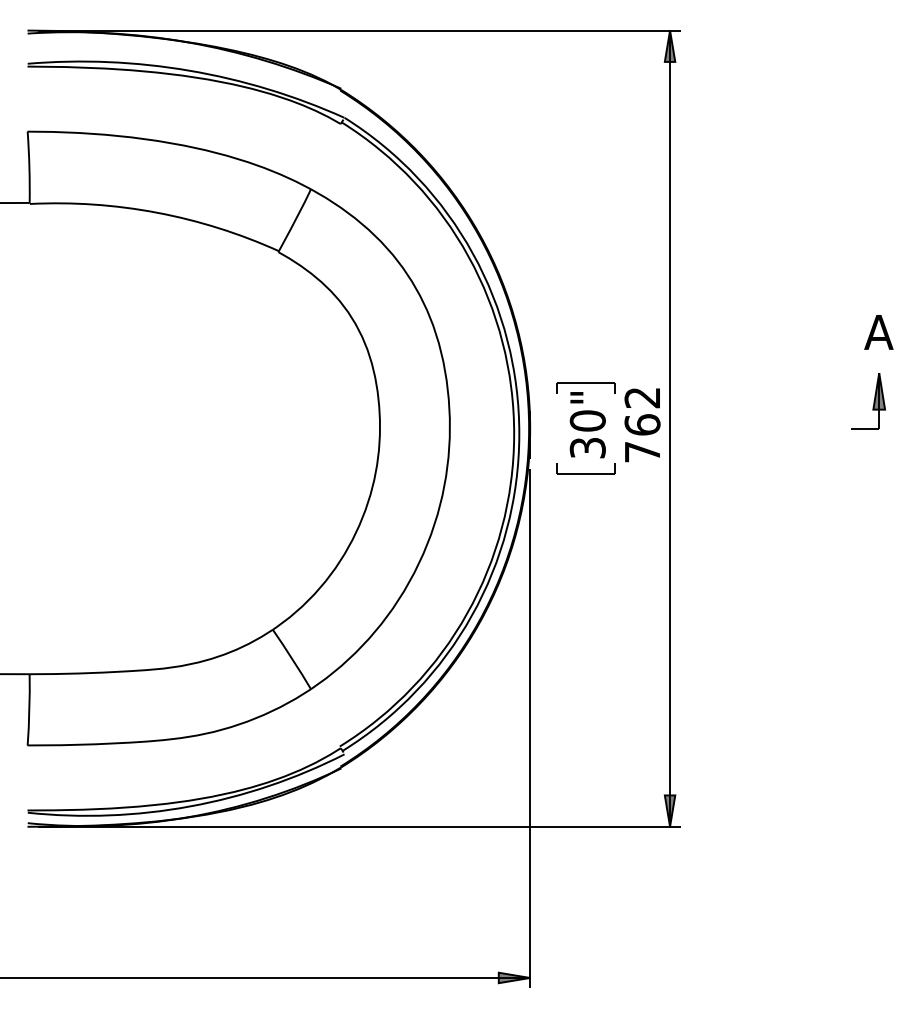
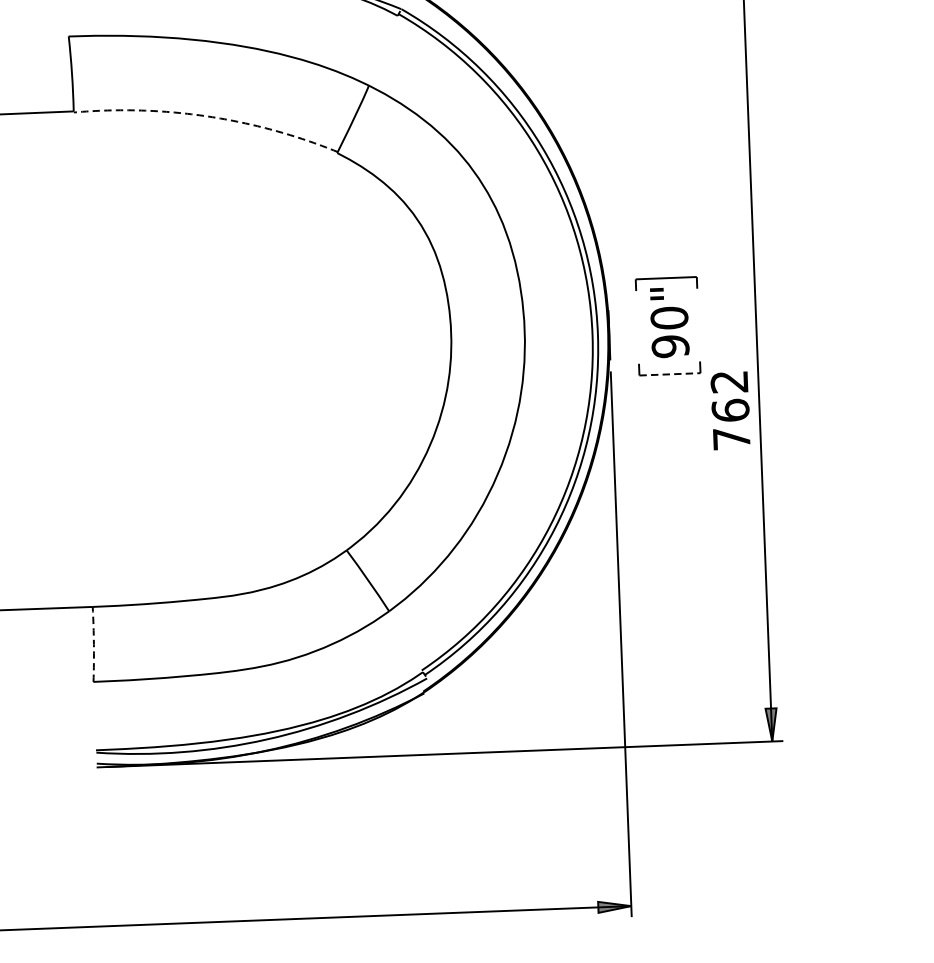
arc: (157, 212) -> (208, 116), solid -> dashed
text: (642, 425) -> (730, 411), moved
text: (587, 447) -> (670, 346), 30" -> 90"
line: (586, 474) -> (670, 374), solid -> dashed
arc: (29, 709) -> (94, 644), solid -> dashed

